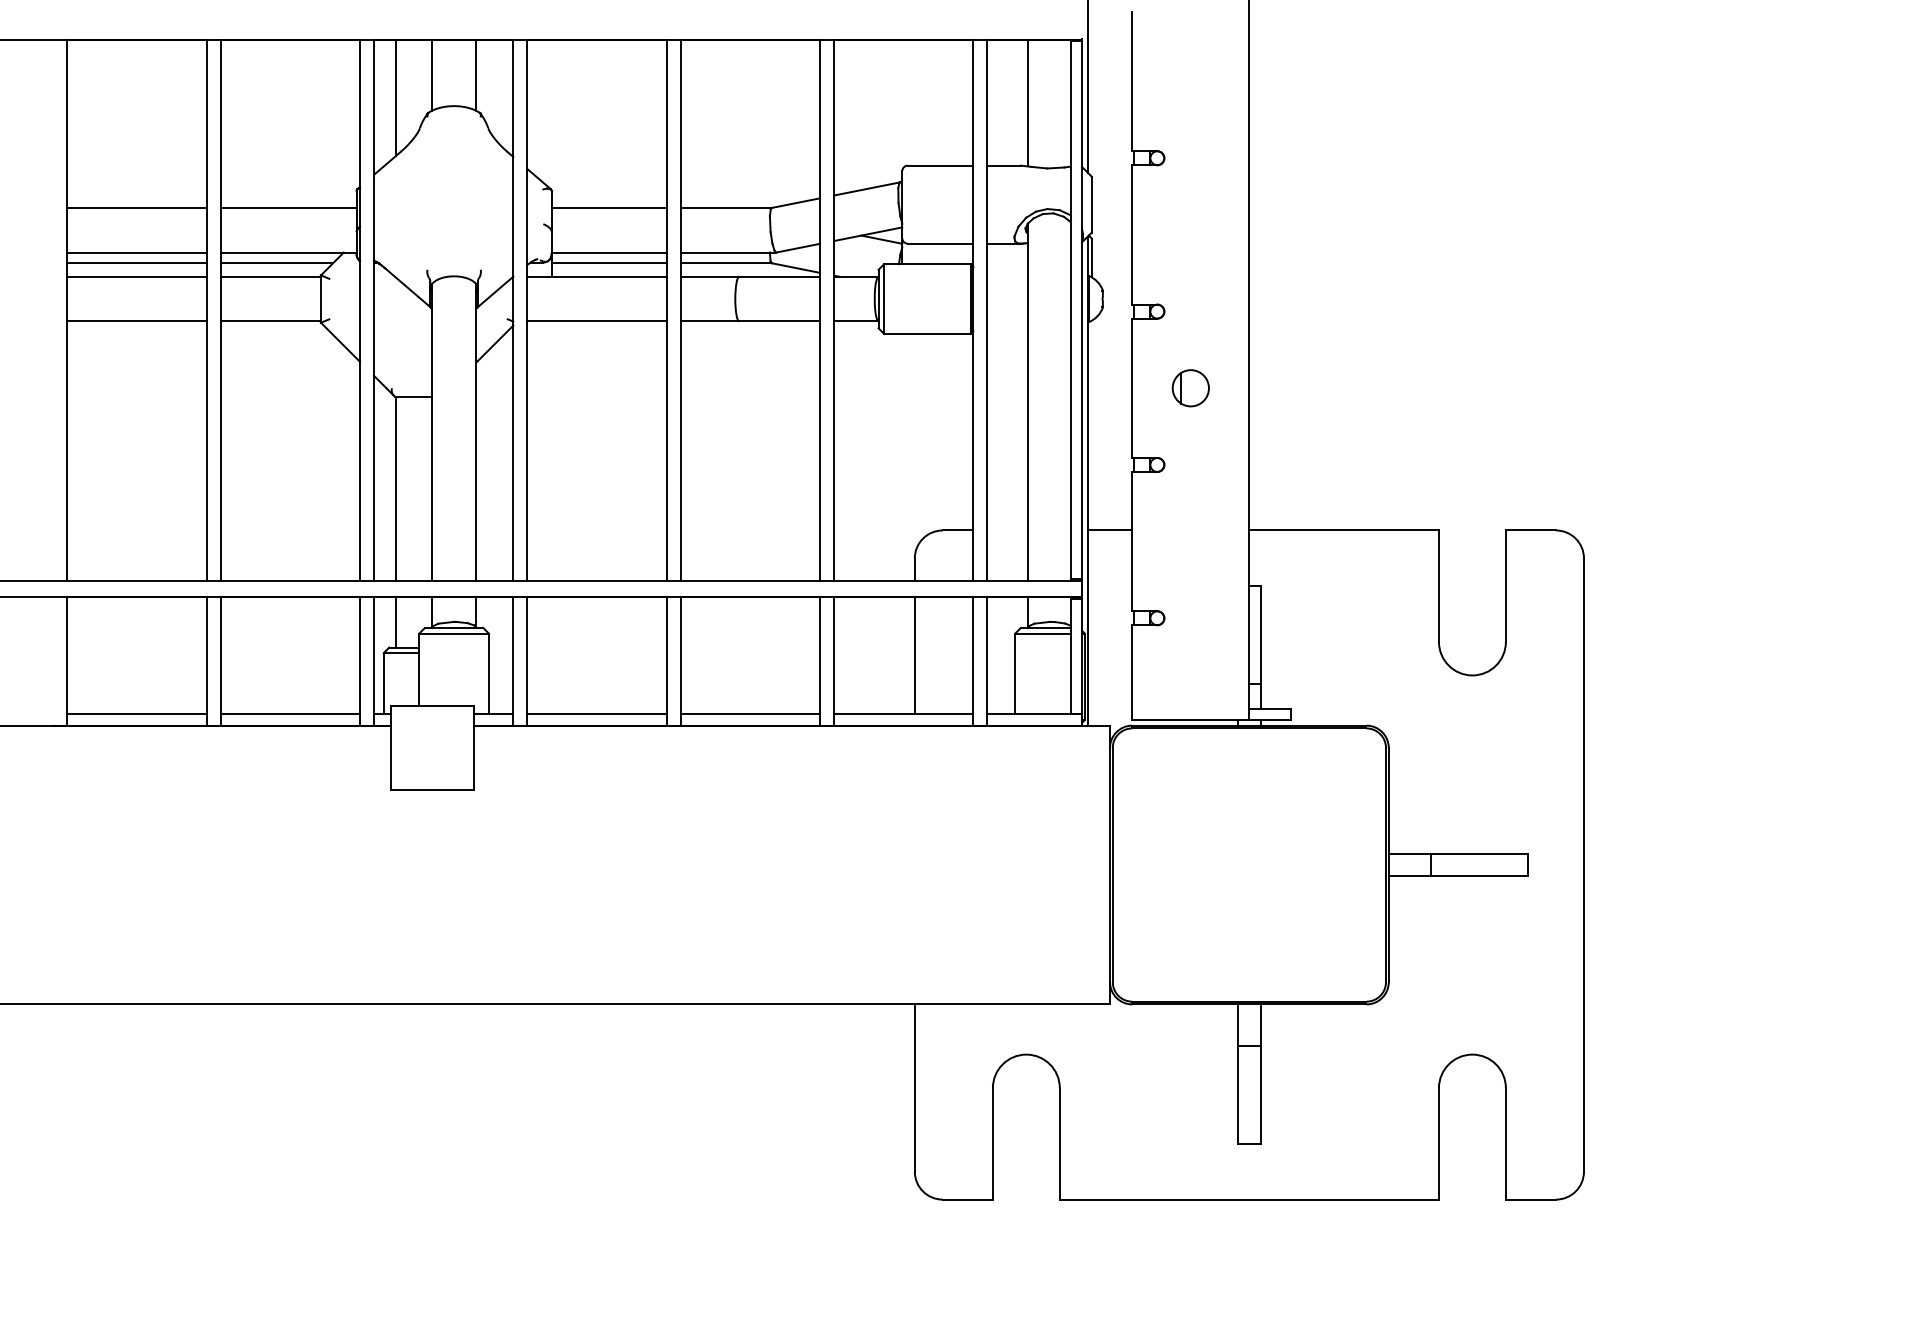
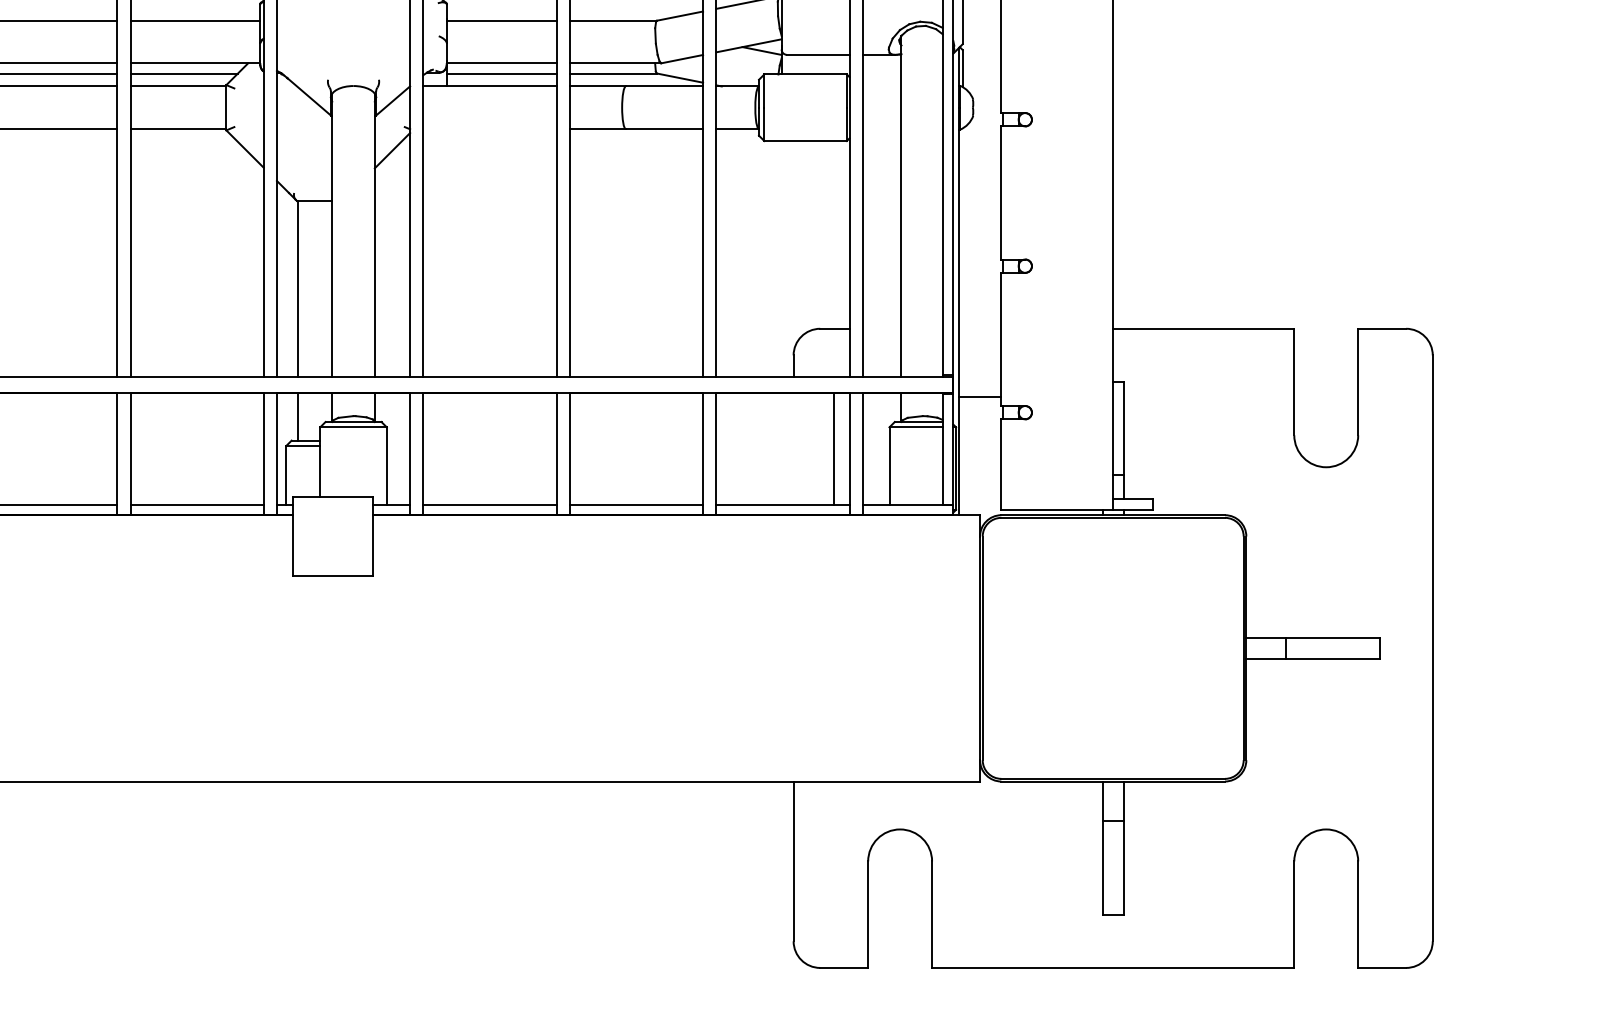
line: (596, 321) -> (489, 129), removed
part: (1190, 388) -> (1056, 193), removed
line: (1109, 530) -> (979, 396), moved
line: (914, 655) -> (833, 448), moved

